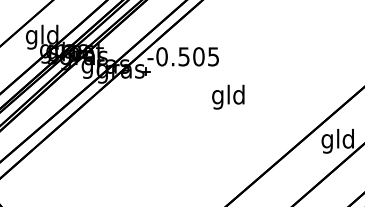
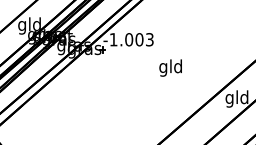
text: (187, 56) -> (131, 39), -0.505 -> -1.003
text: (228, 96) -> (170, 67), moved

